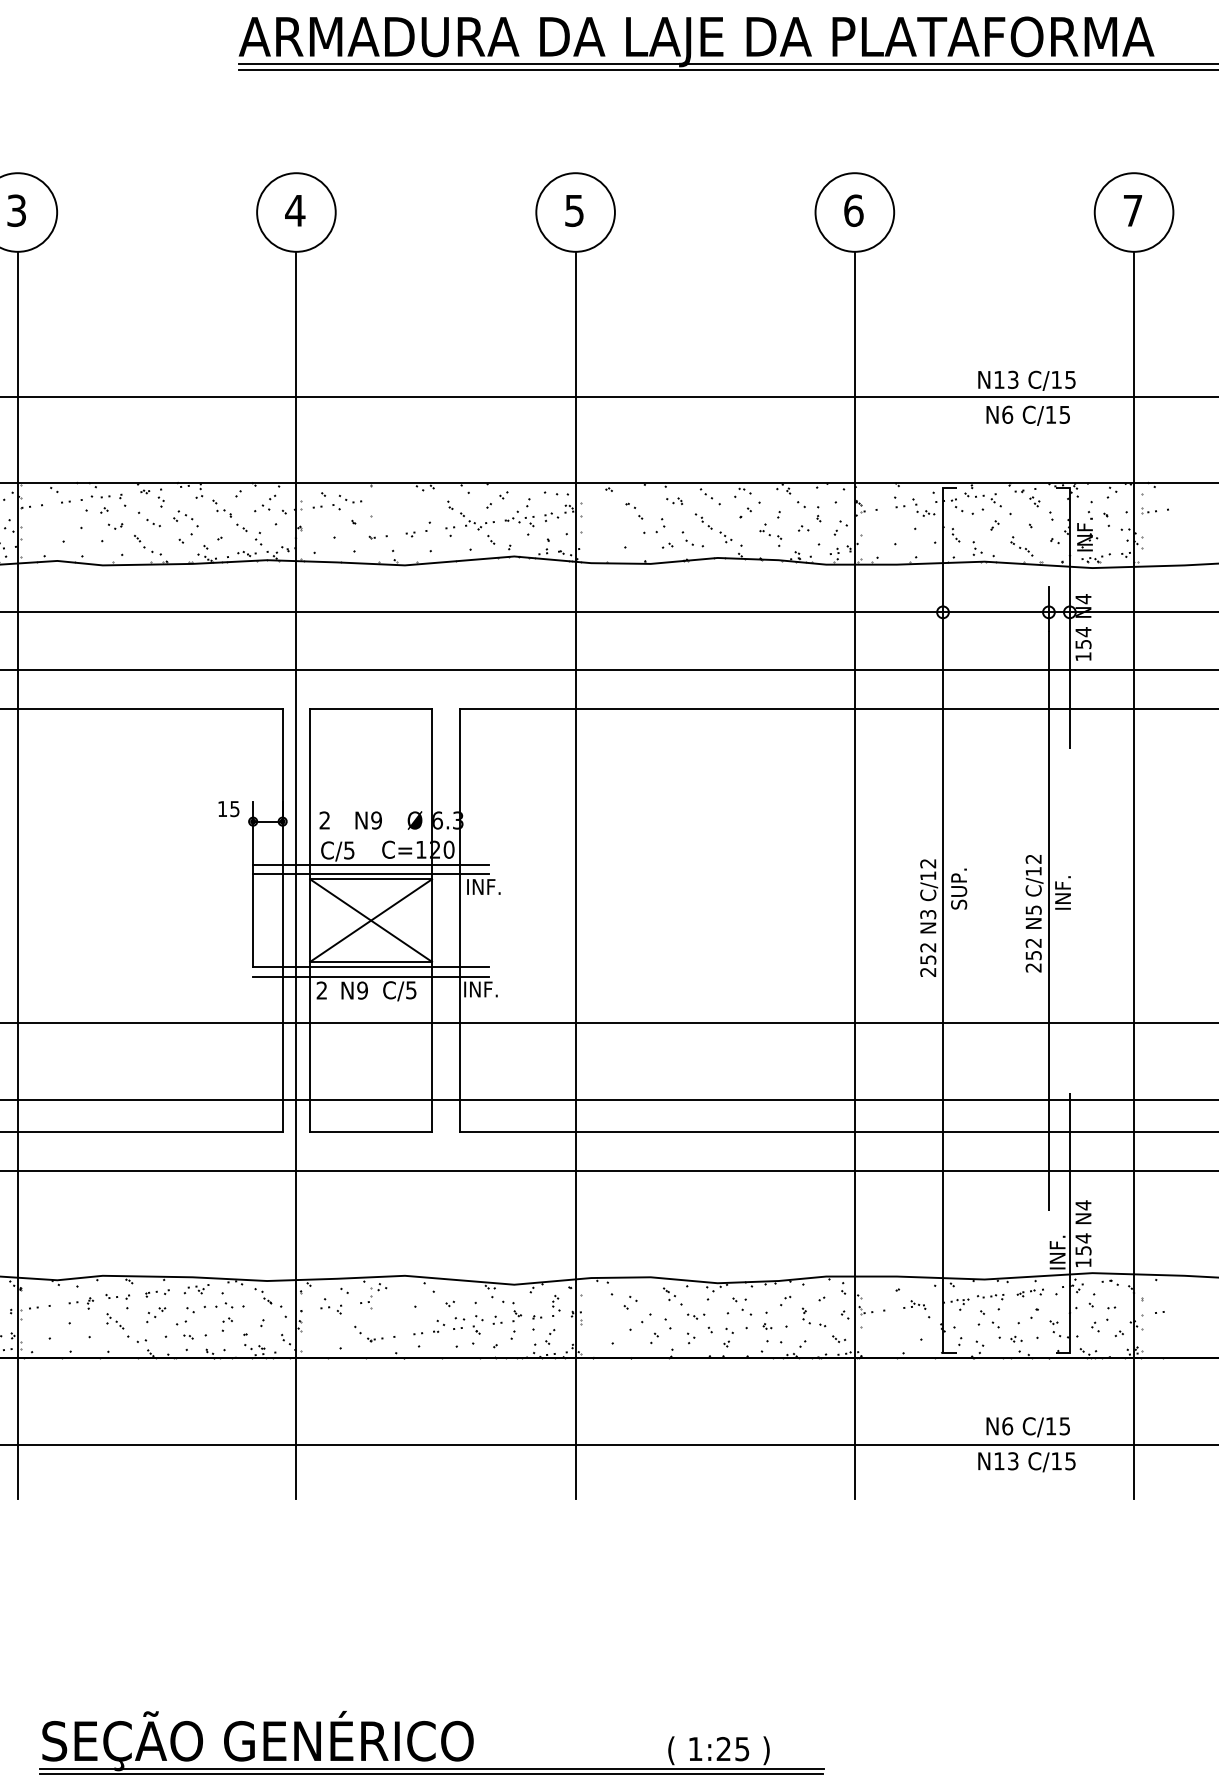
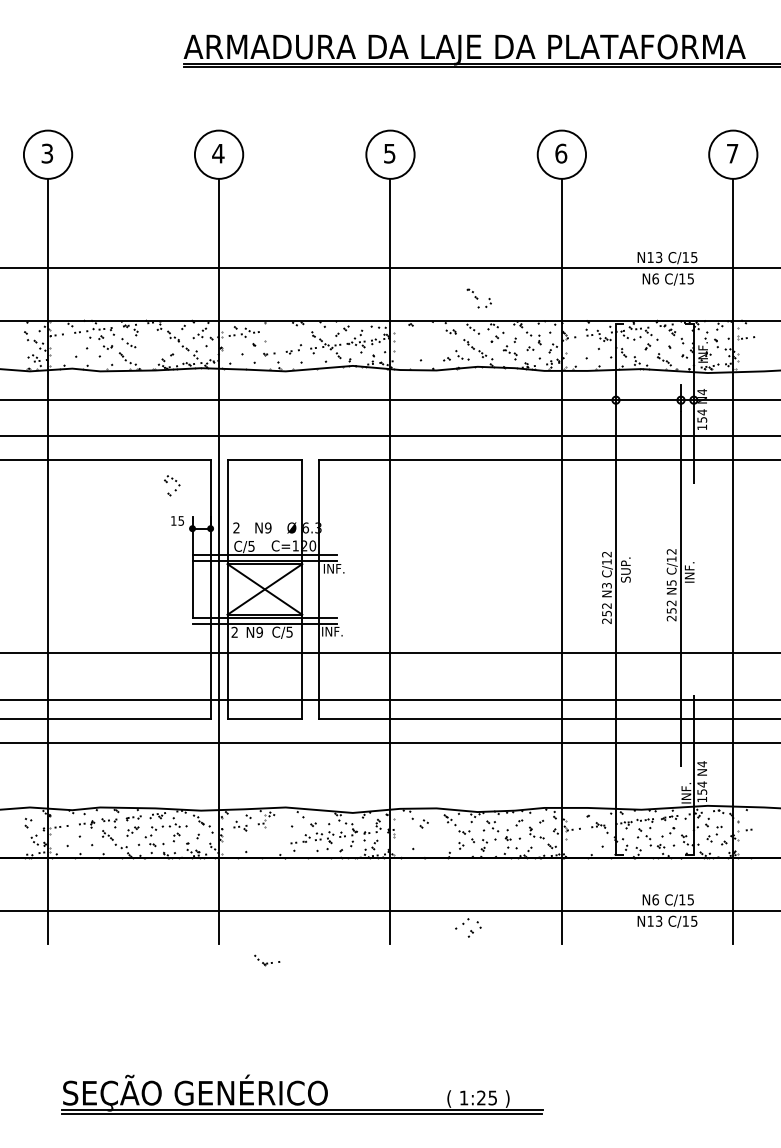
part: (644, 518) -> (478, 298), moved
part: (186, 526) -> (172, 485), moved
part: (650, 1327) -> (468, 927), moved
part: (375, 1334) -> (267, 960), moved

